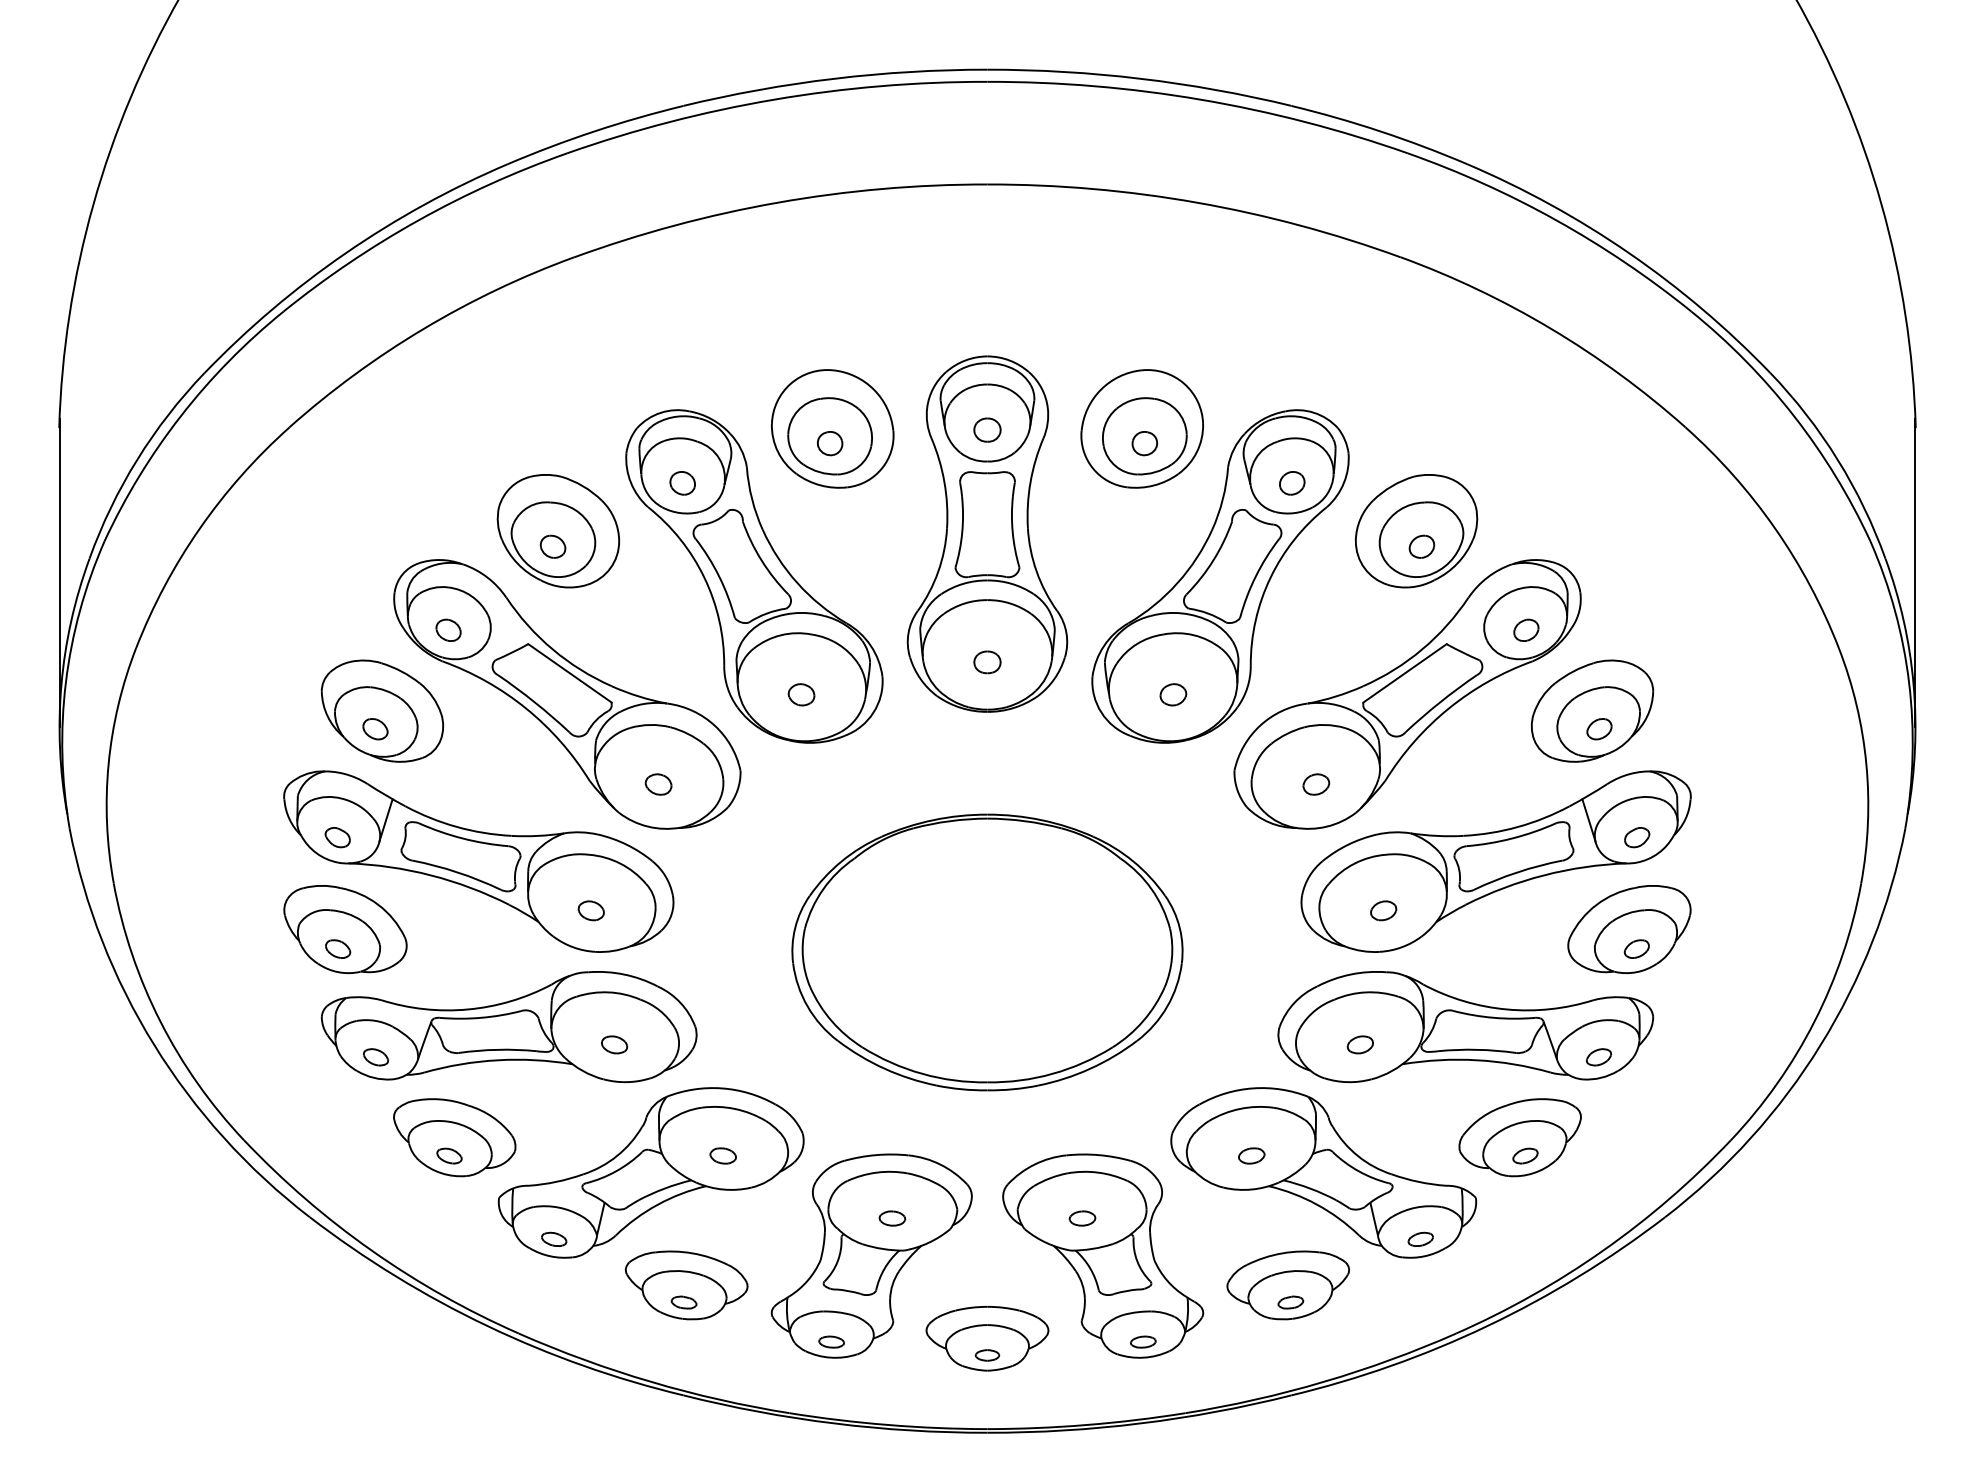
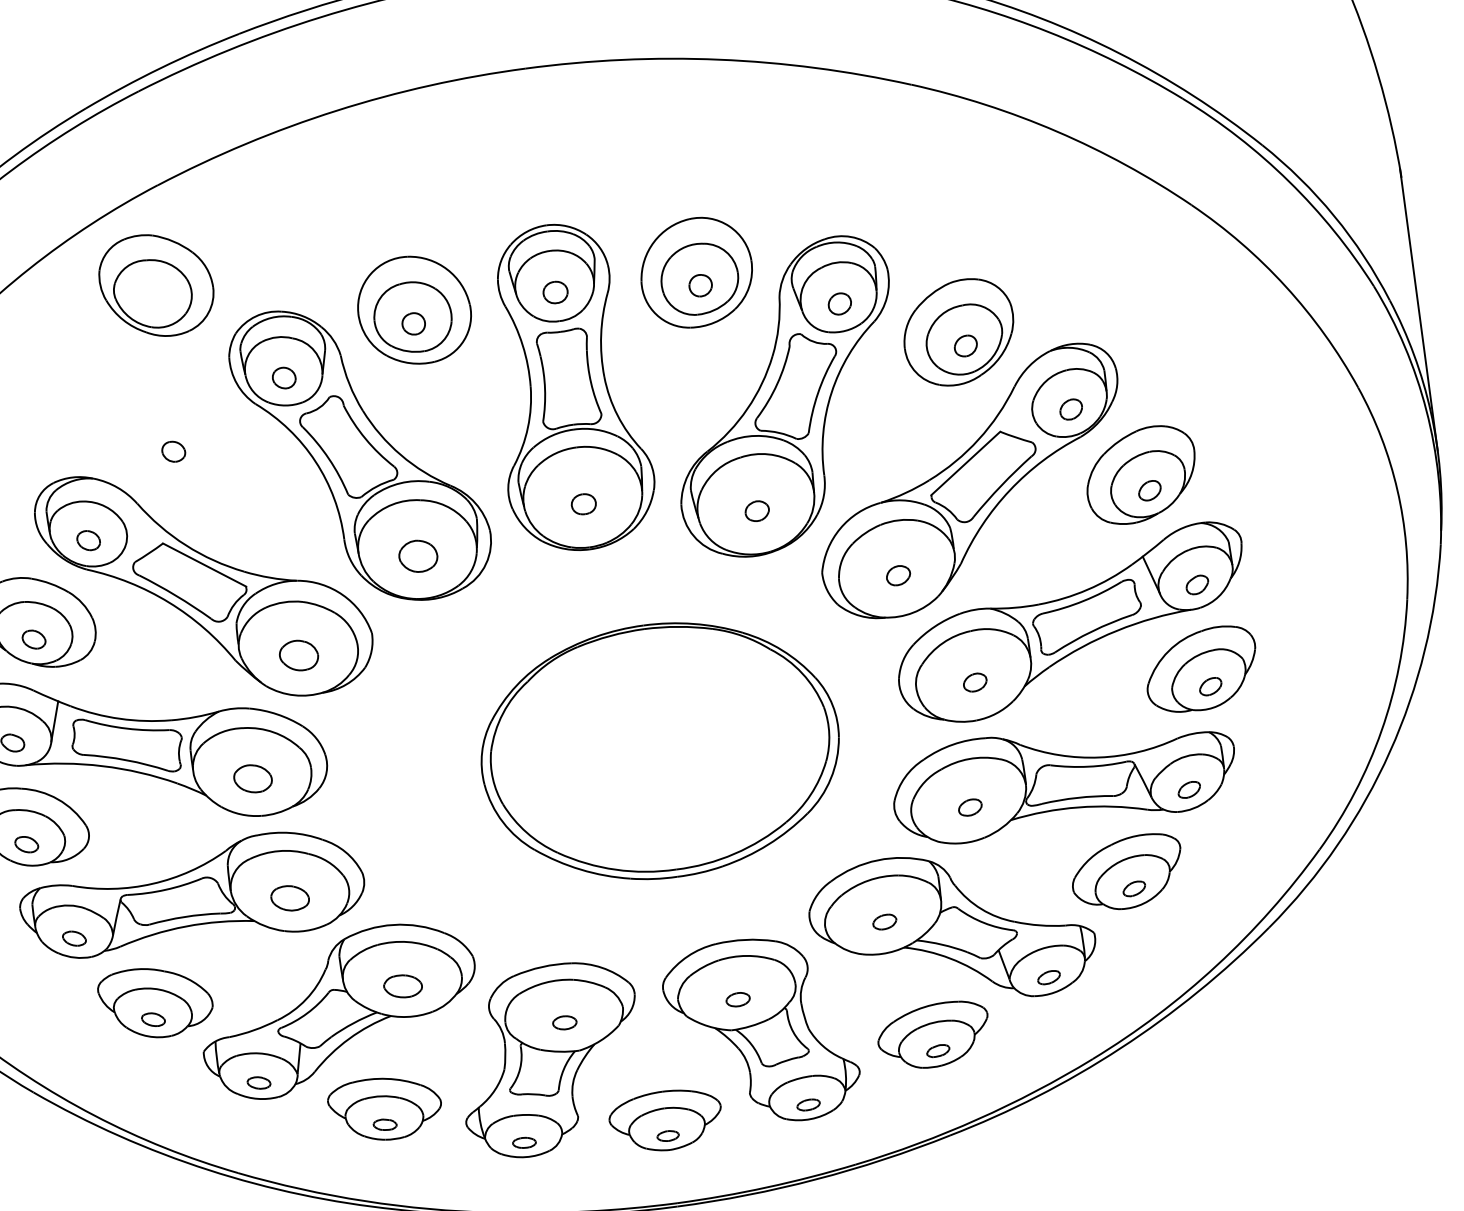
part: (558, 531) -> (156, 285), moved
part: (801, 694) -> (418, 556), size x1.6
part: (658, 784) -> (298, 655), size x1.6
part: (590, 910) -> (252, 778), size x1.6
part: (987, 952) -> (660, 751), moved
part: (614, 1044) -> (290, 897), size x1.6
part: (722, 1155) -> (402, 986), size x1.6

